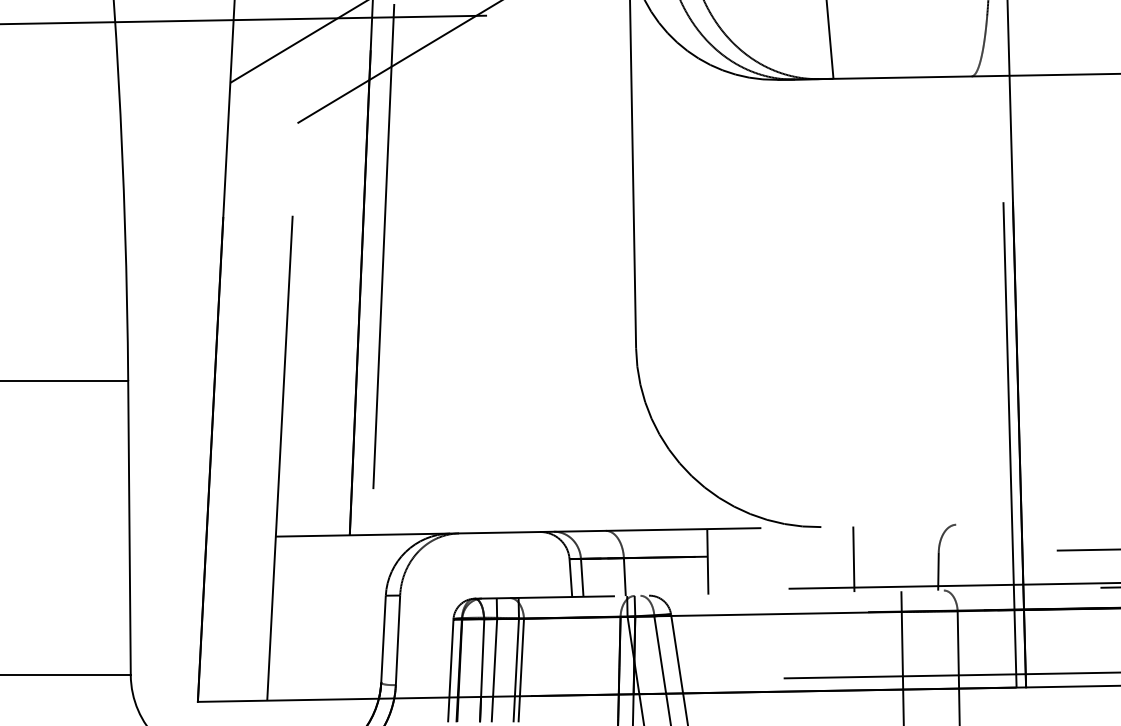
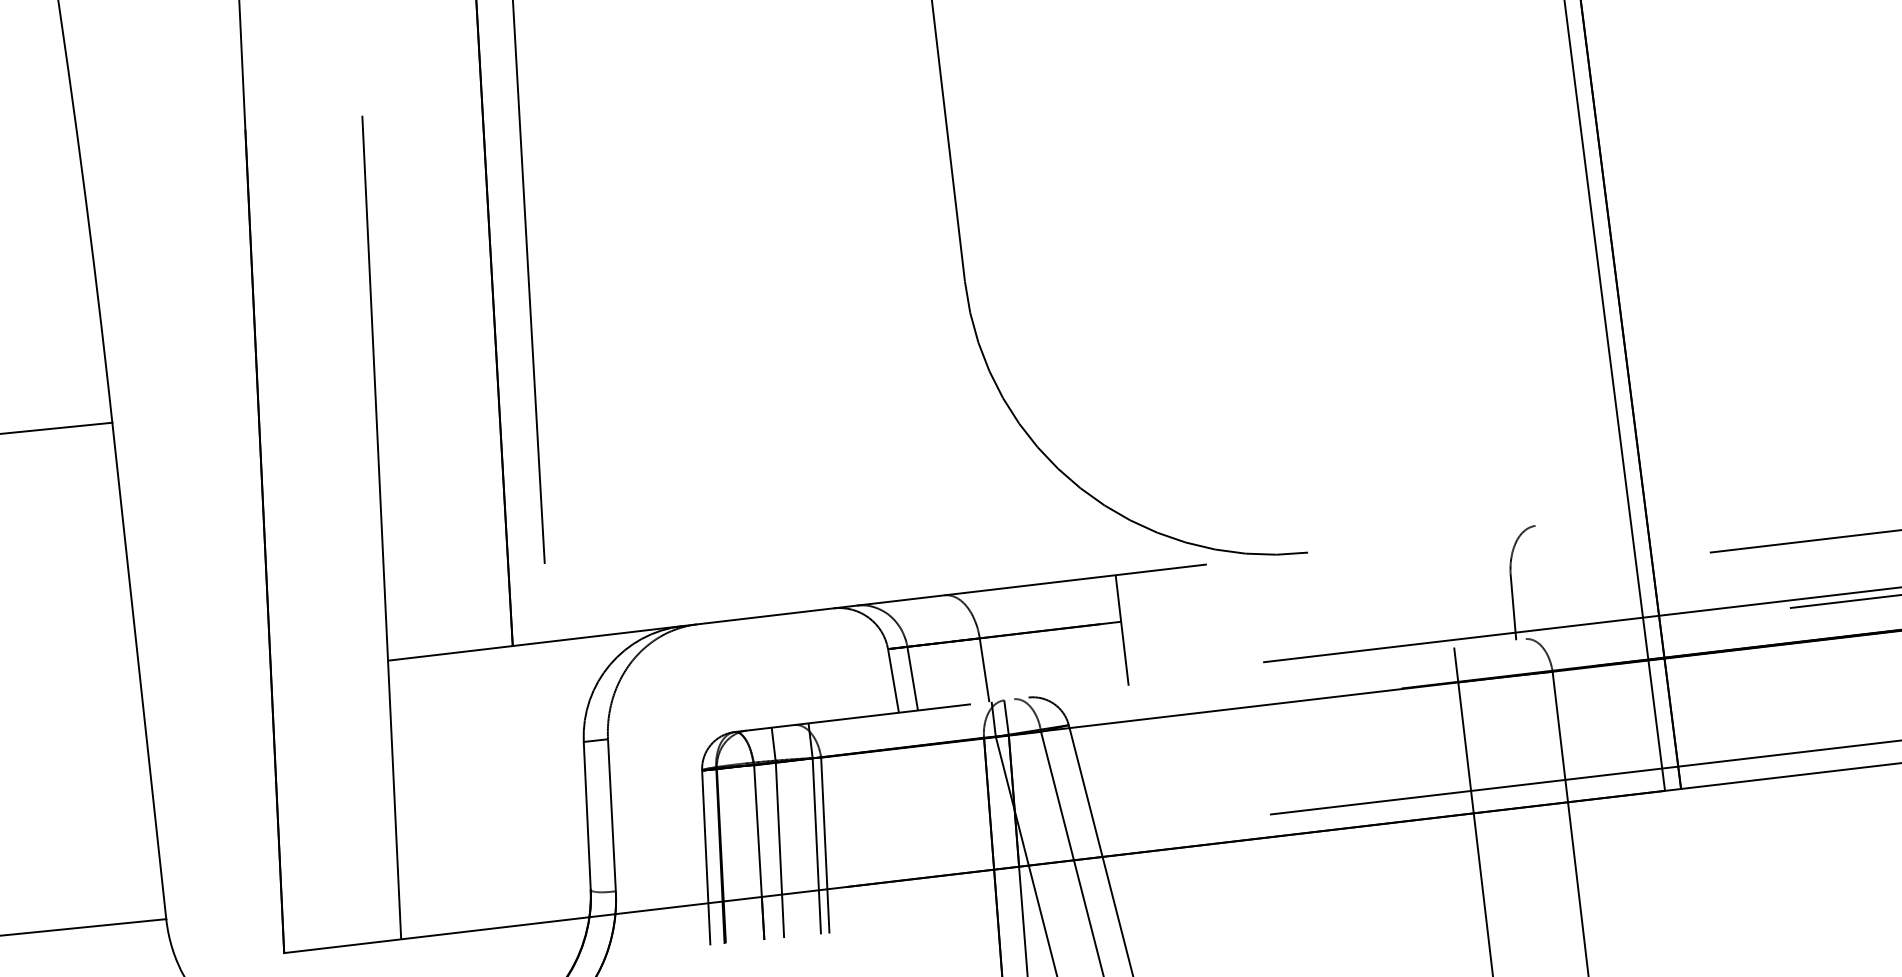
line: (853, 559) -> (1367, 601), removed

